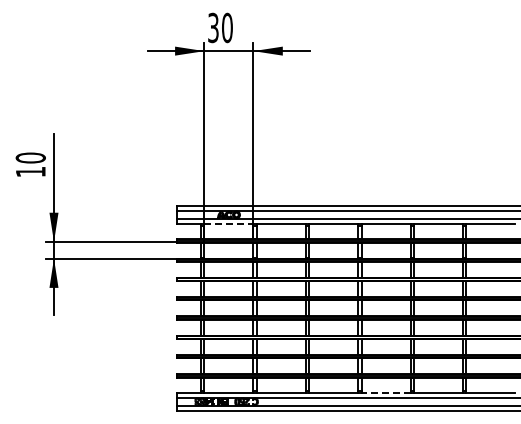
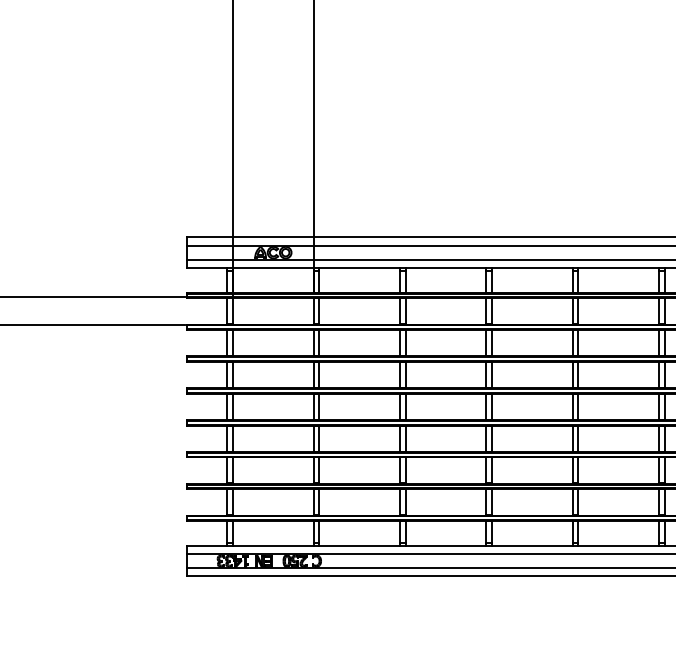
line: (228, 224) -> (272, 268), dashed -> solid
line: (386, 392) -> (533, 545), dashed -> solid

